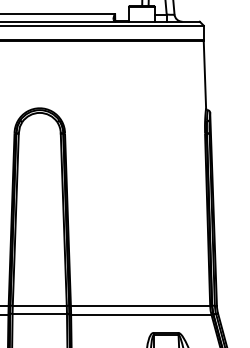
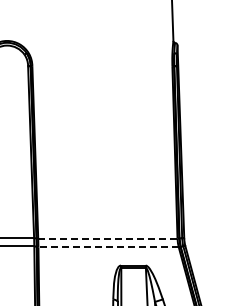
line: (140, 305) -> (107, 238), solid -> dashed
line: (140, 314) -> (107, 247), solid -> dashed

